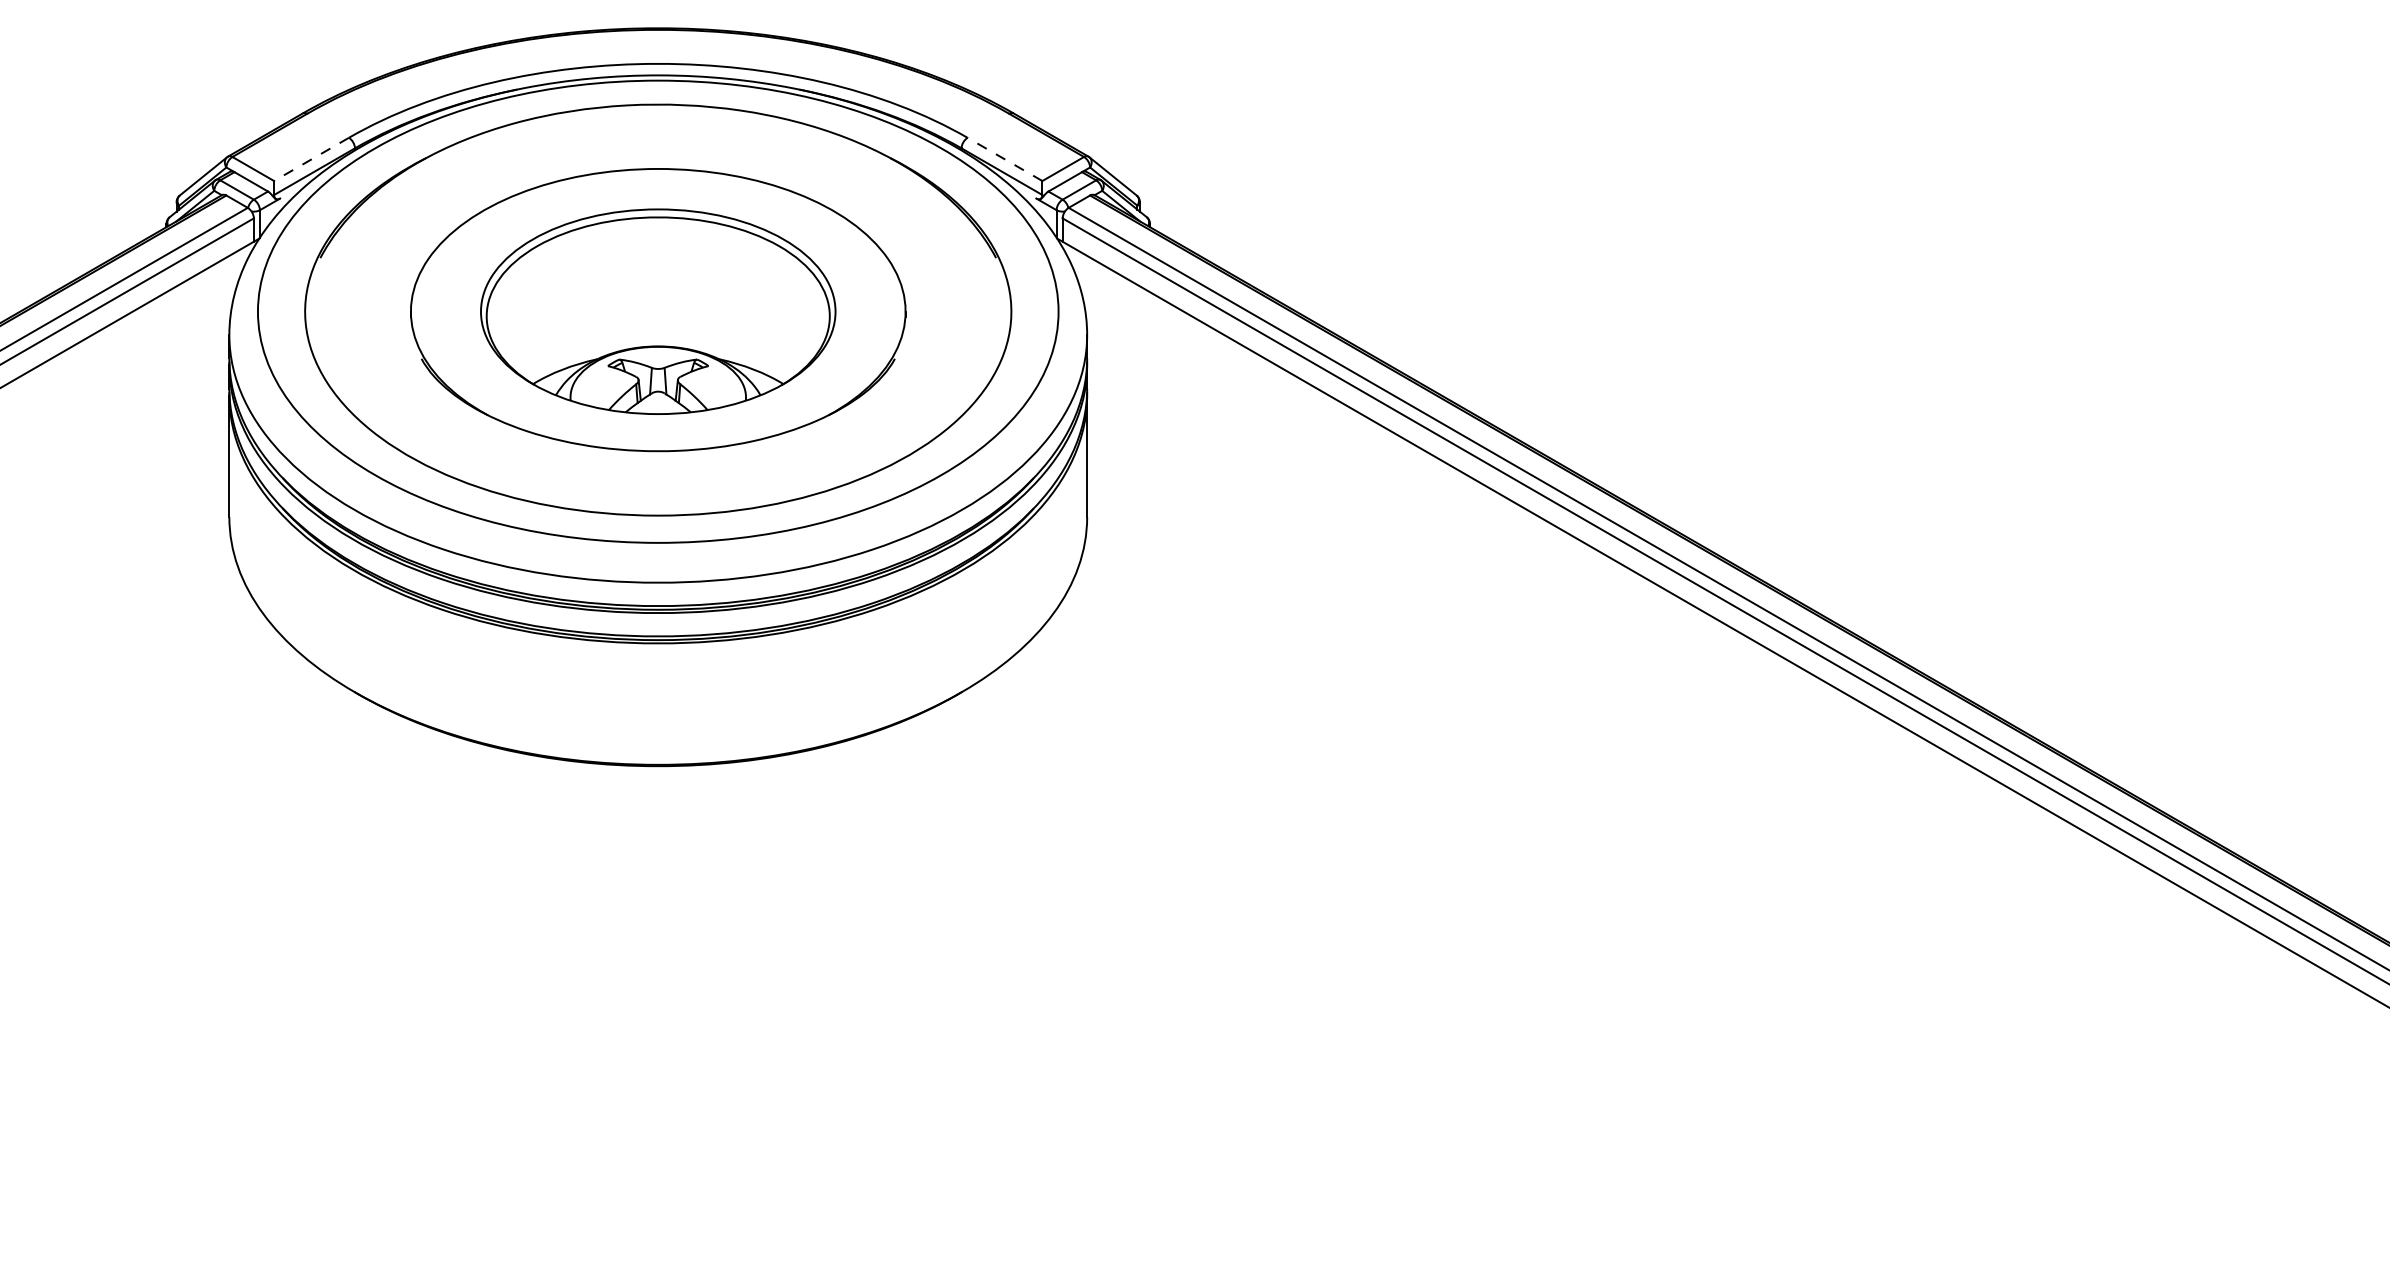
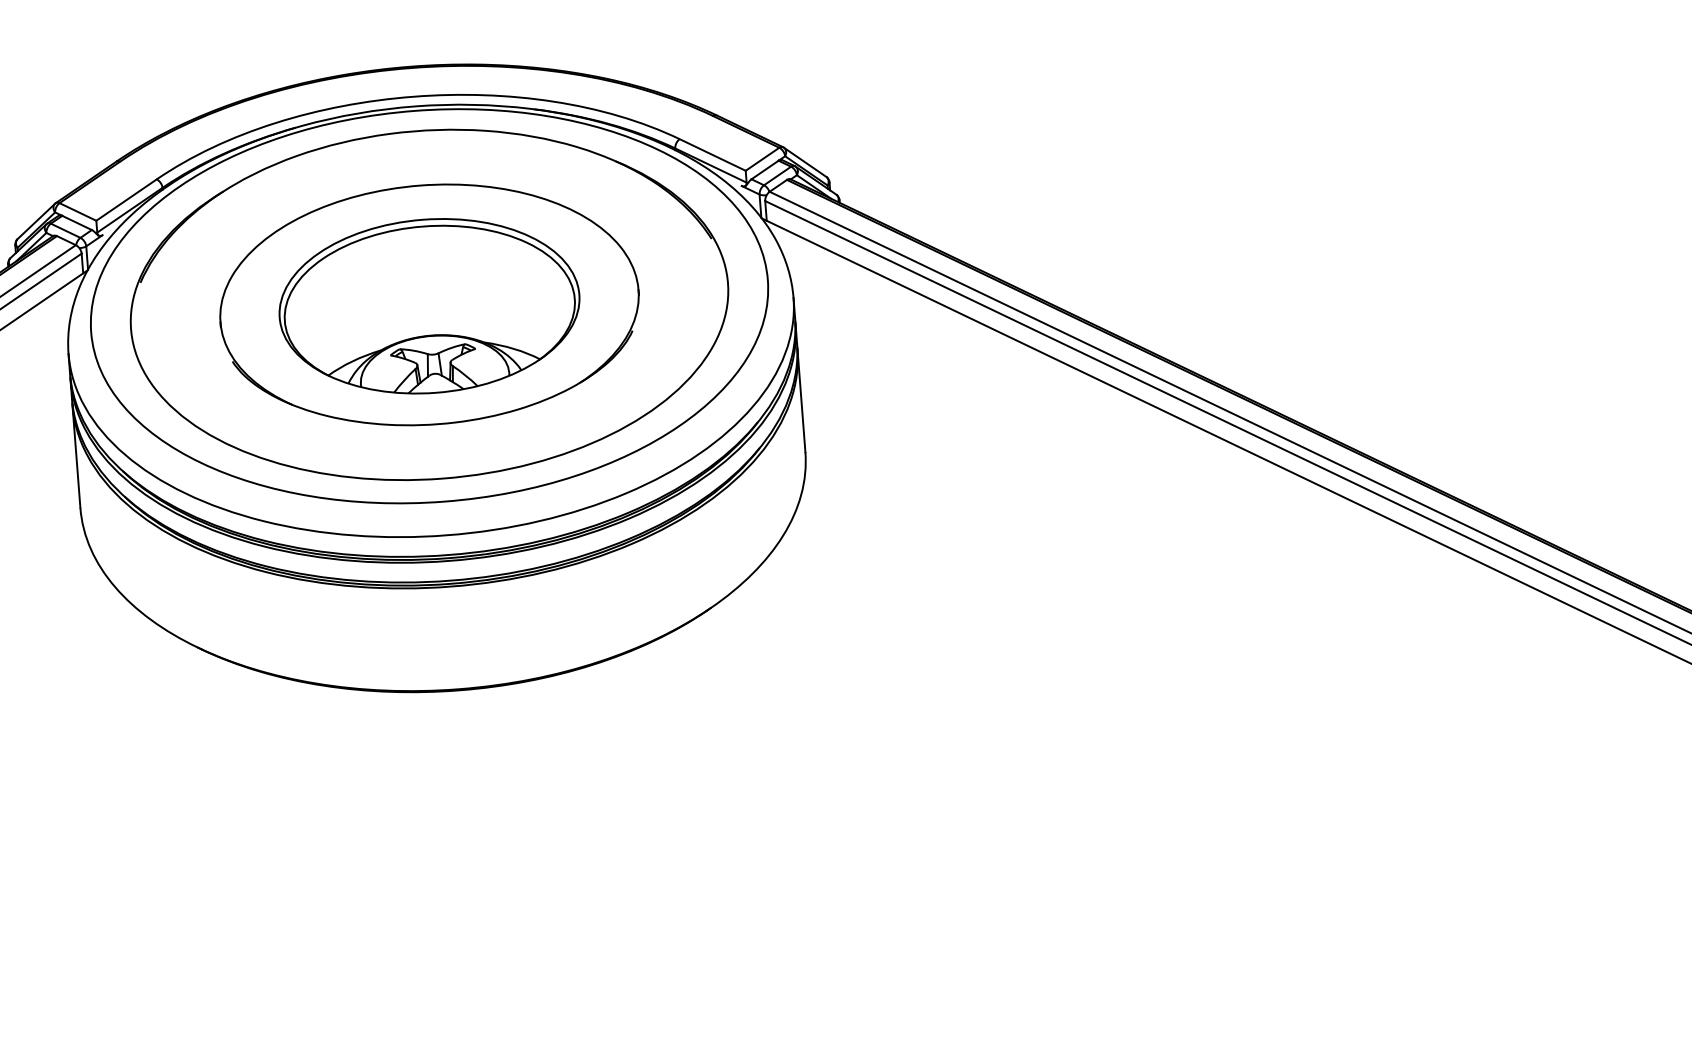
line: (311, 159) -> (126, 200), dashed -> solid
line: (1004, 159) -> (712, 155), dashed -> solid

